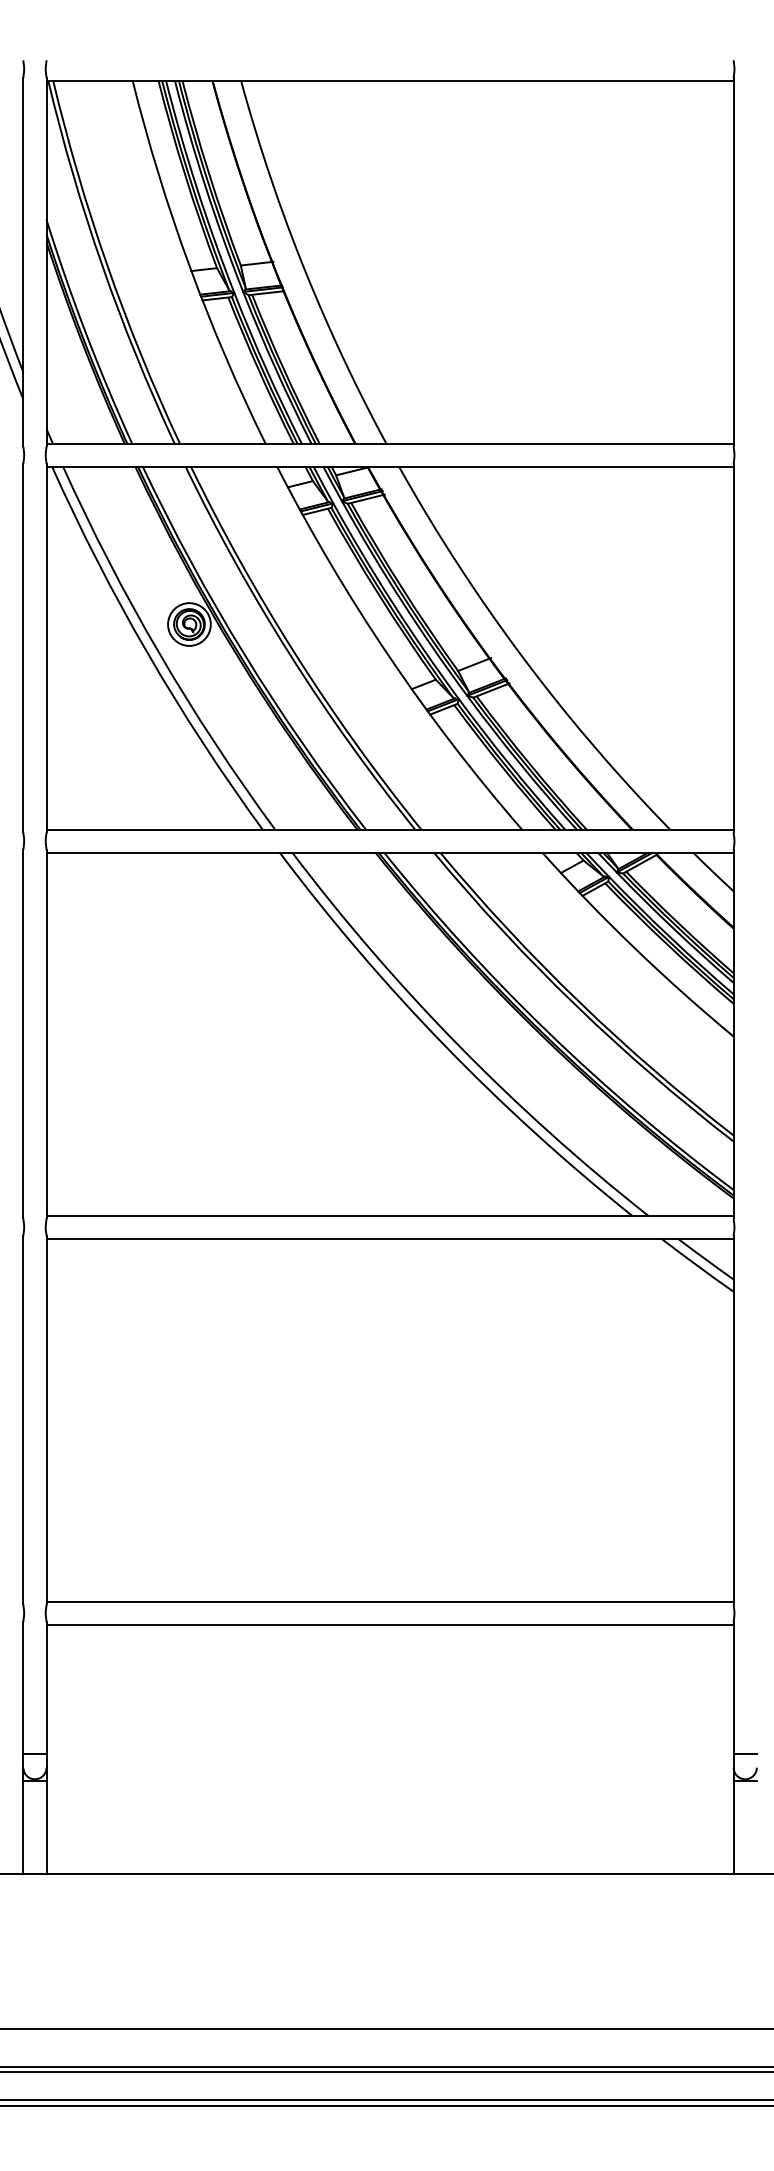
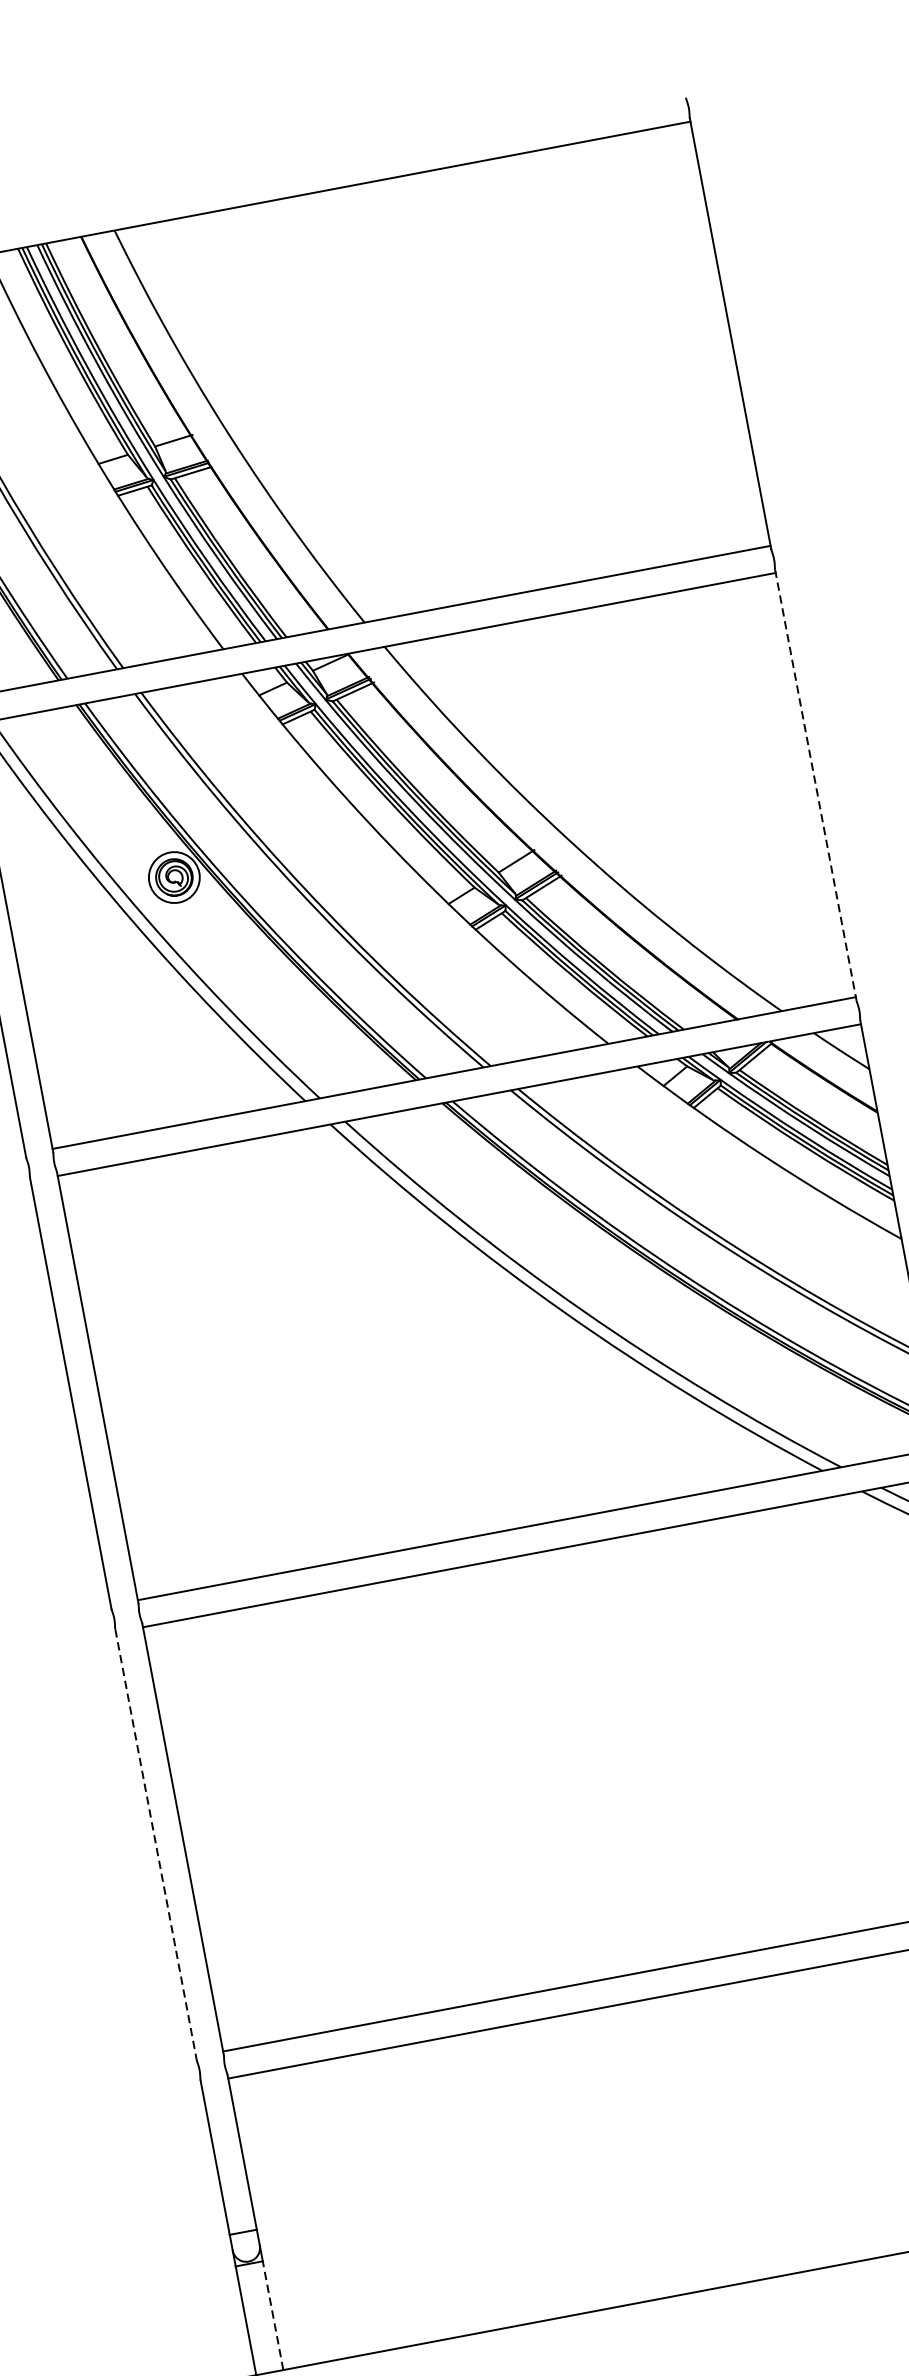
line: (733, 648) -> (815, 785), solid -> dashed
line: (23, 1420) -> (156, 1844), solid -> dashed
line: (46, 1827) -> (272, 2315), solid -> dashed

